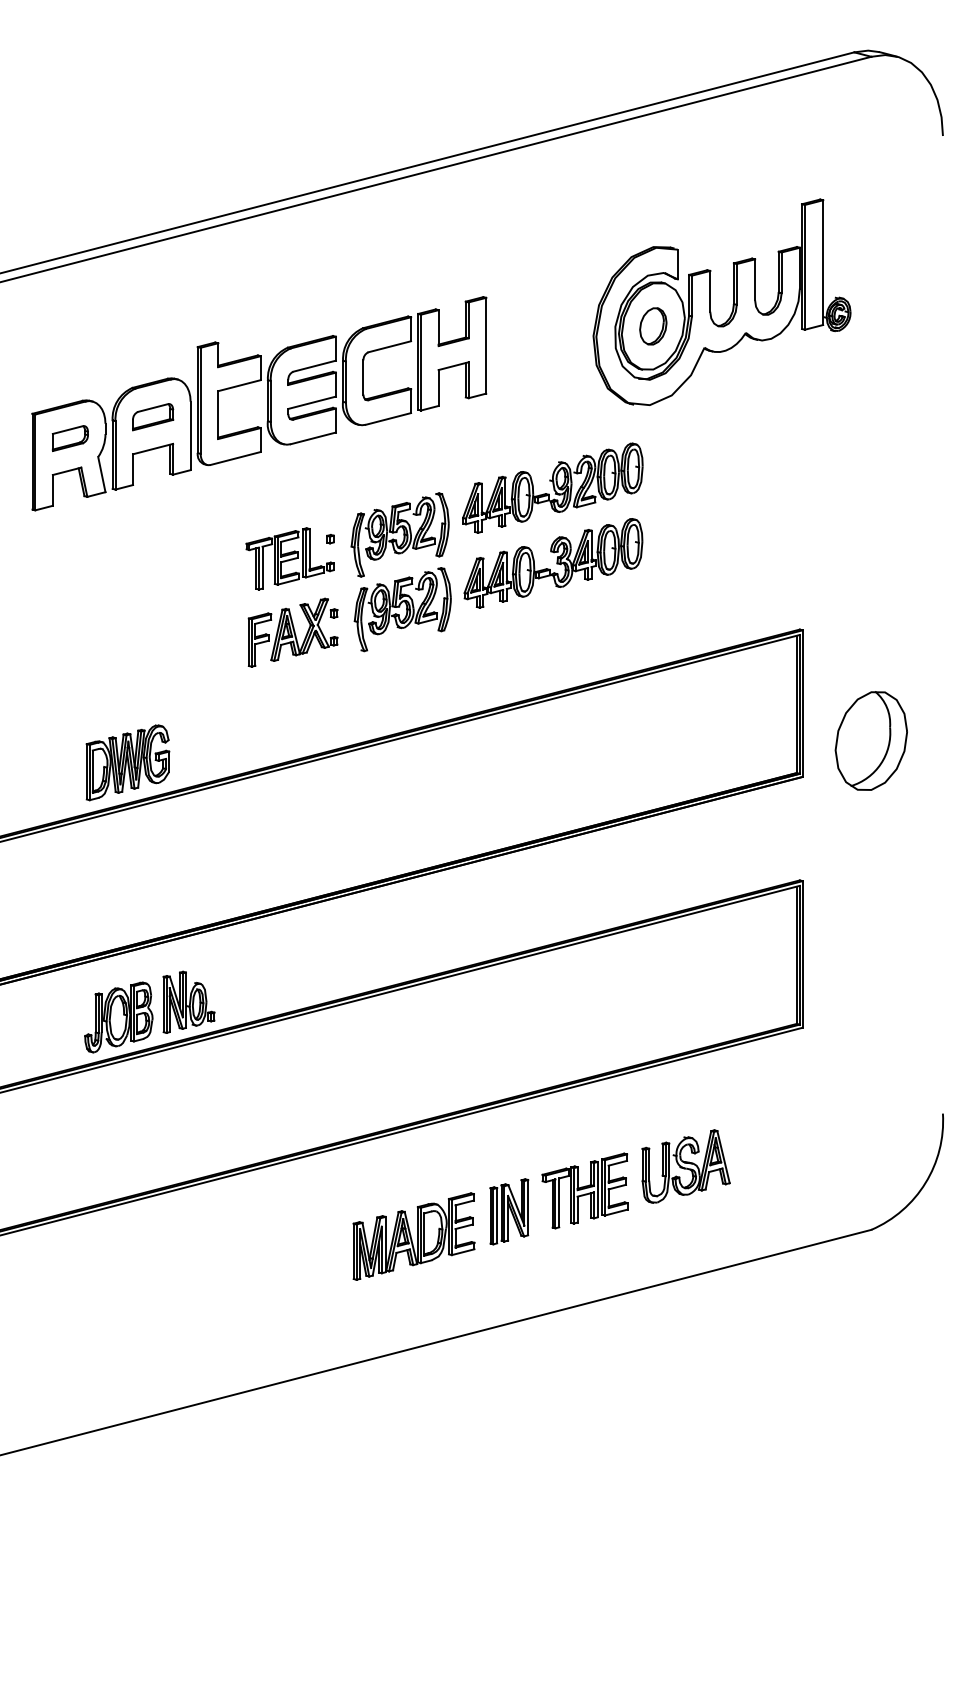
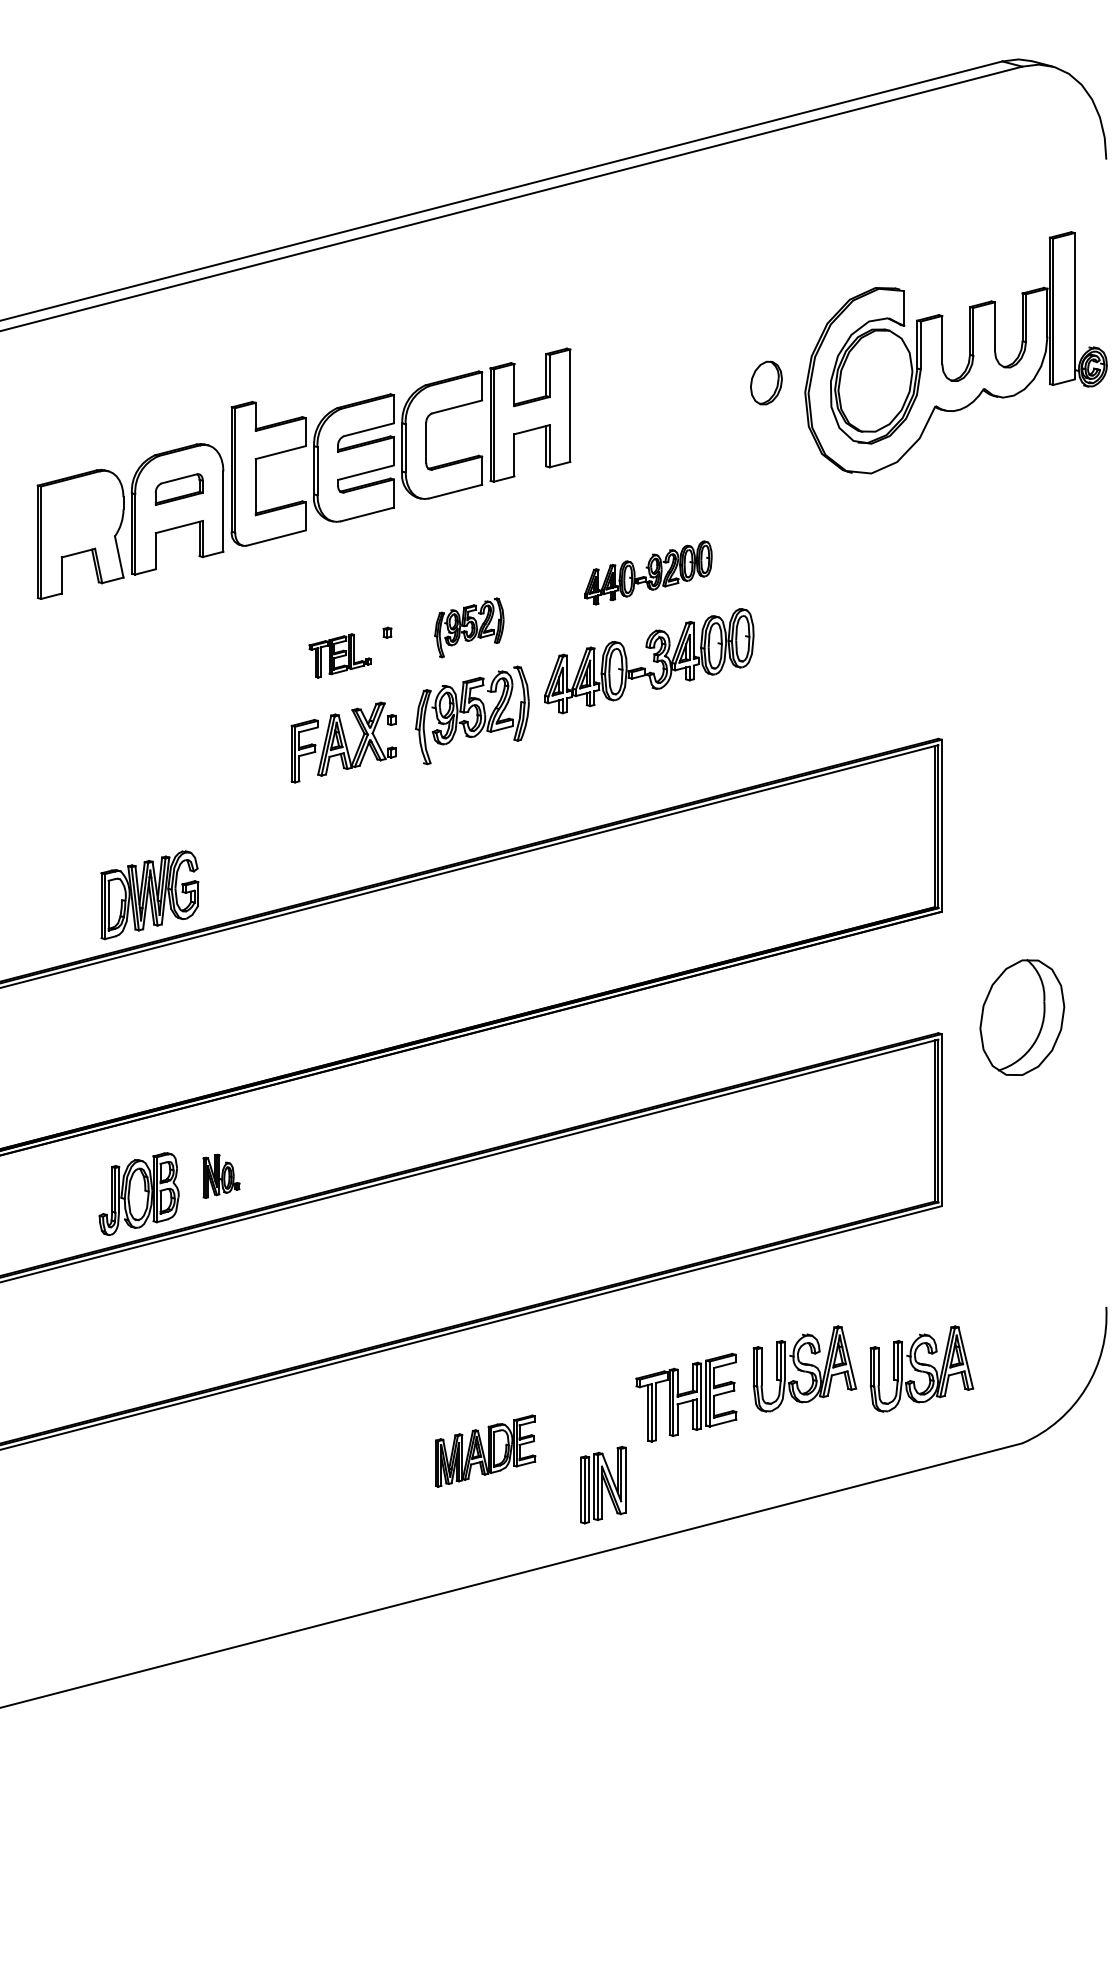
part: (710, 302) -> (942, 352), moved
part: (69, 438) -> (81, 514), removed
part: (552, 487) -> (648, 572), size x0.6
part: (400, 534) -> (469, 627), size x0.6
part: (290, 558) -> (340, 655), size x0.6
part: (871, 740) -> (1022, 1017), moved
part: (188, 1002) -> (221, 1176), size x0.6
part: (785, 1166) -> (921, 1368), added
part: (509, 1212) -> (603, 1485), moved
part: (413, 1235) -> (485, 1450), size x0.7

